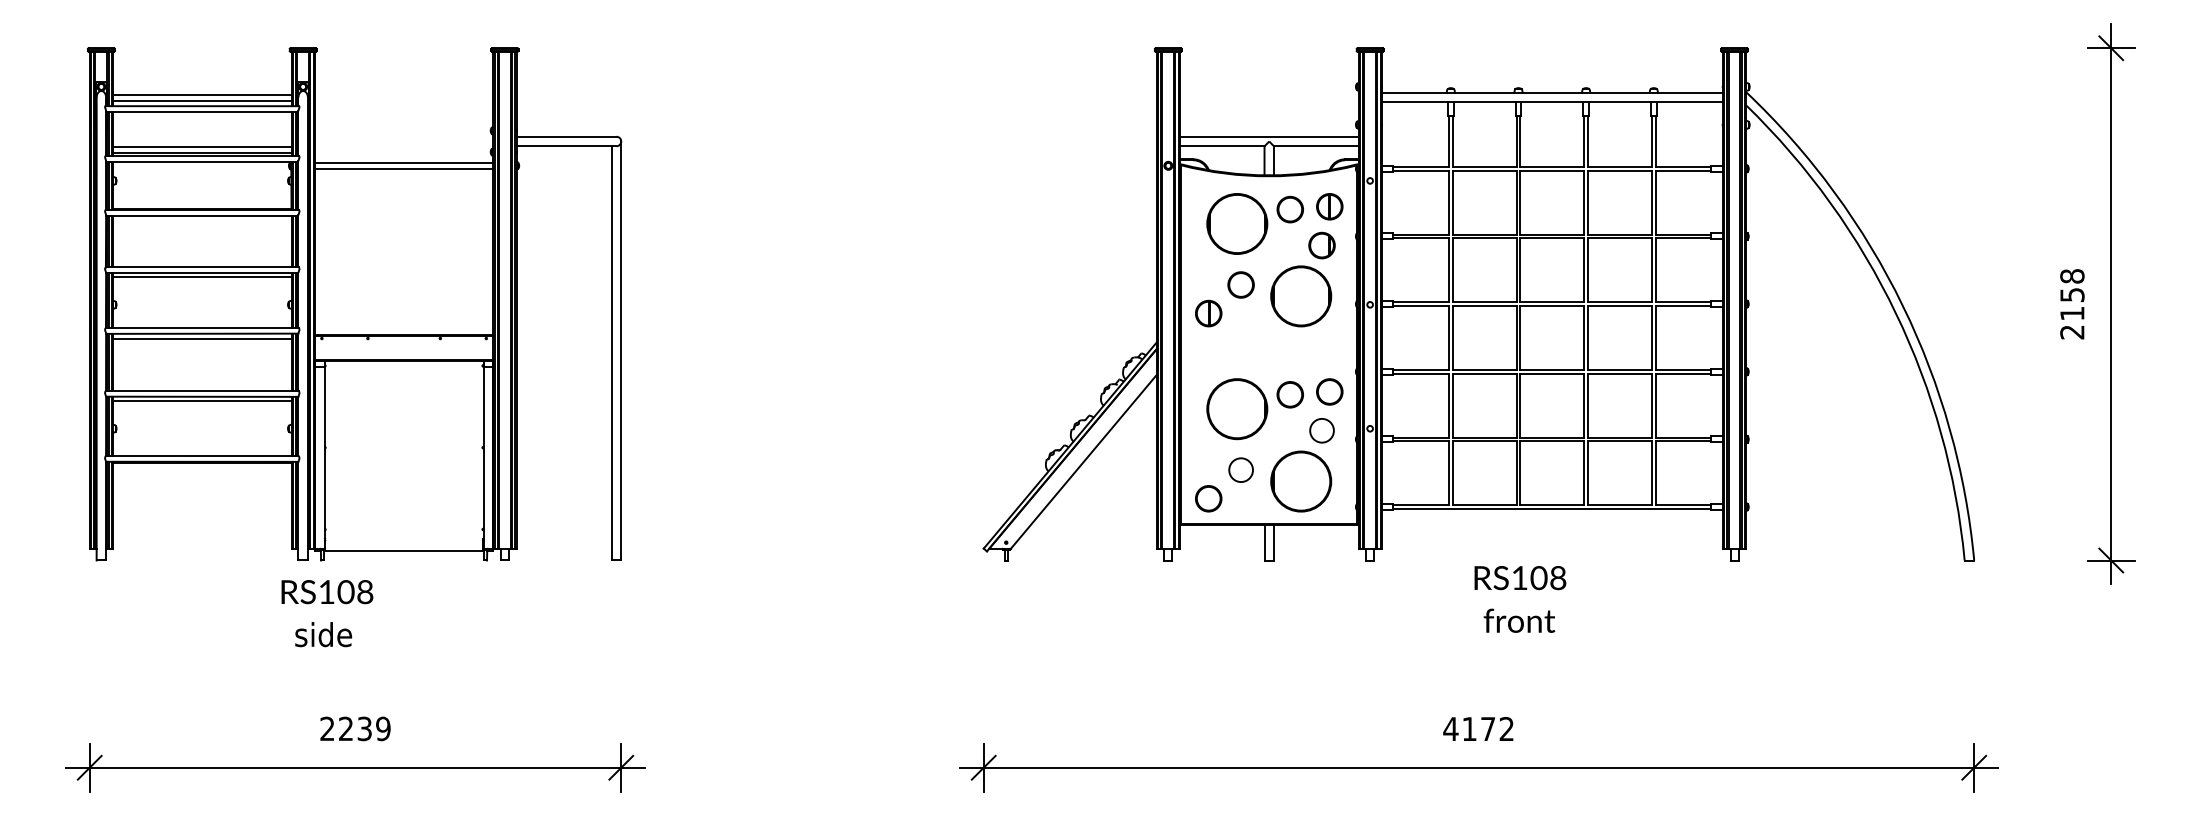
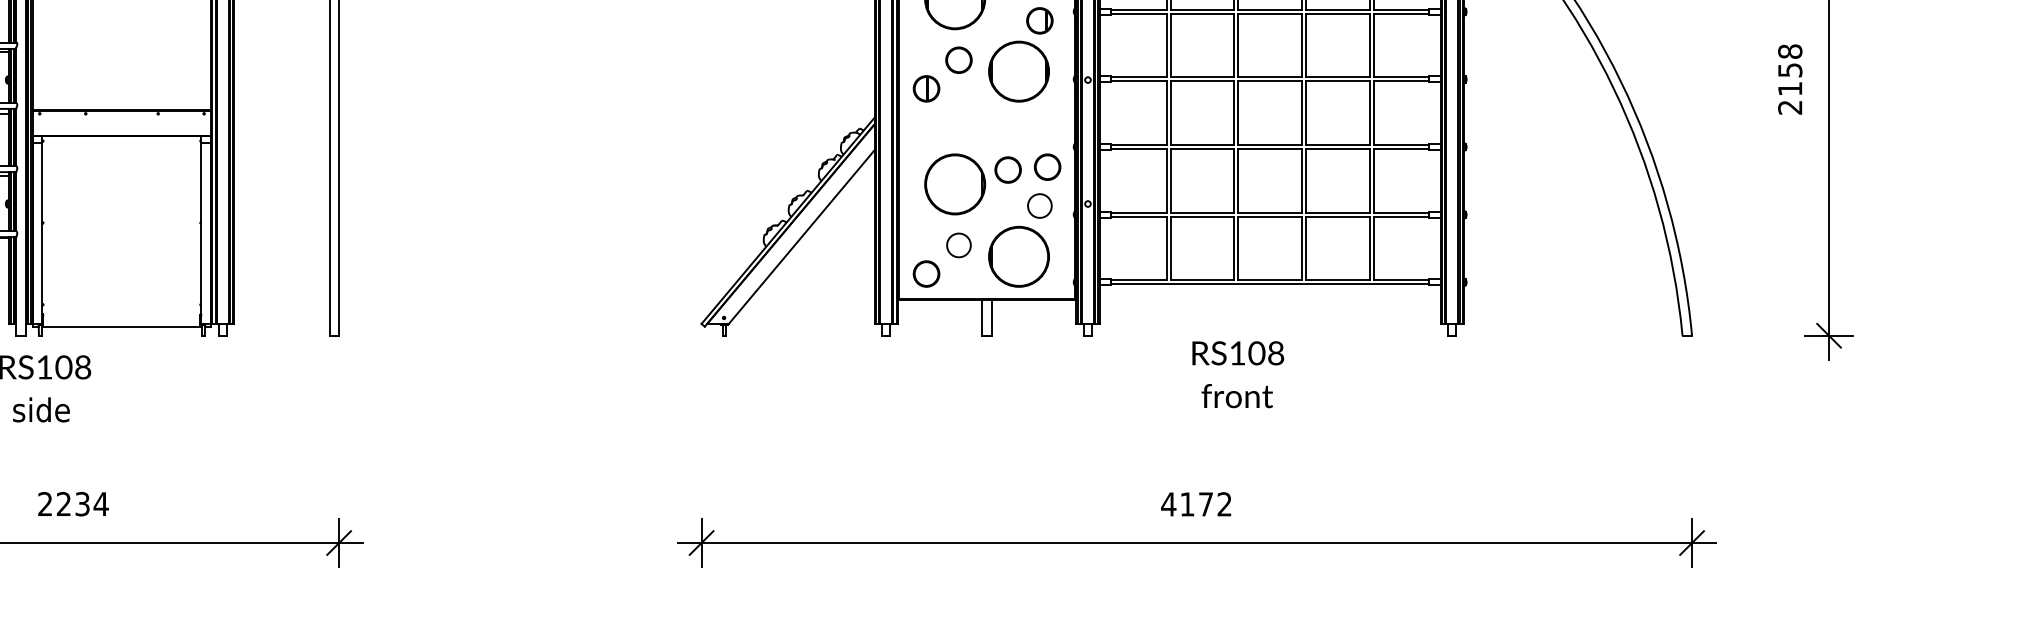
text: (383, 728) -> (101, 503), 2239 -> 2234

